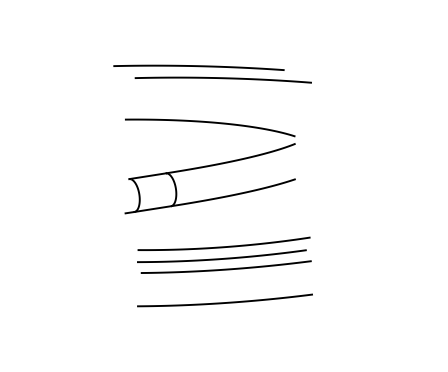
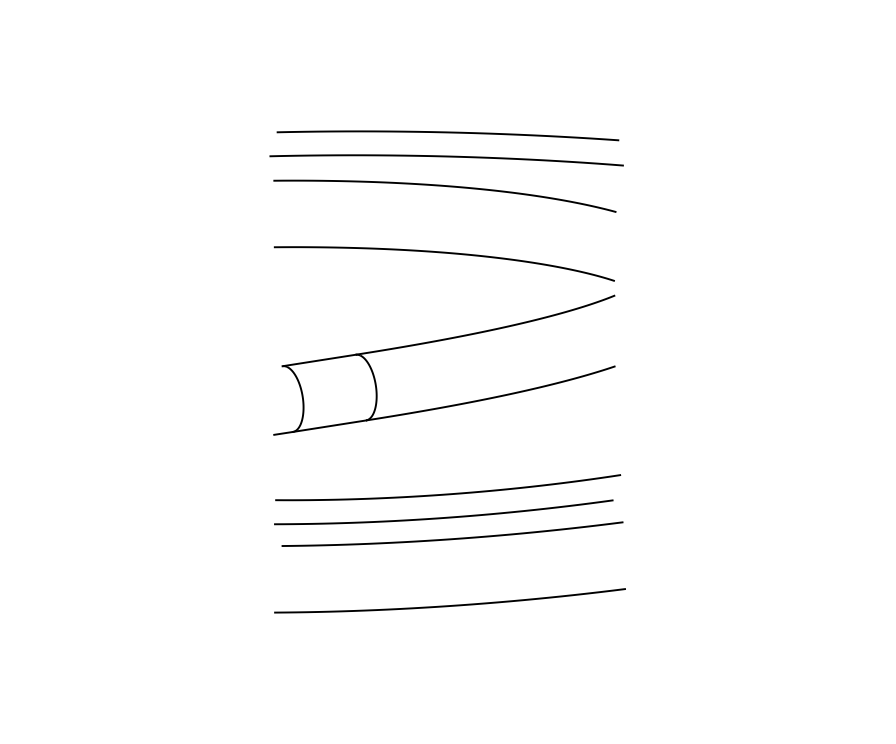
curve: (198, 67) -> (447, 135), moved
curve: (222, 93) -> (445, 187), added
part: (209, 166) -> (443, 341), moved

